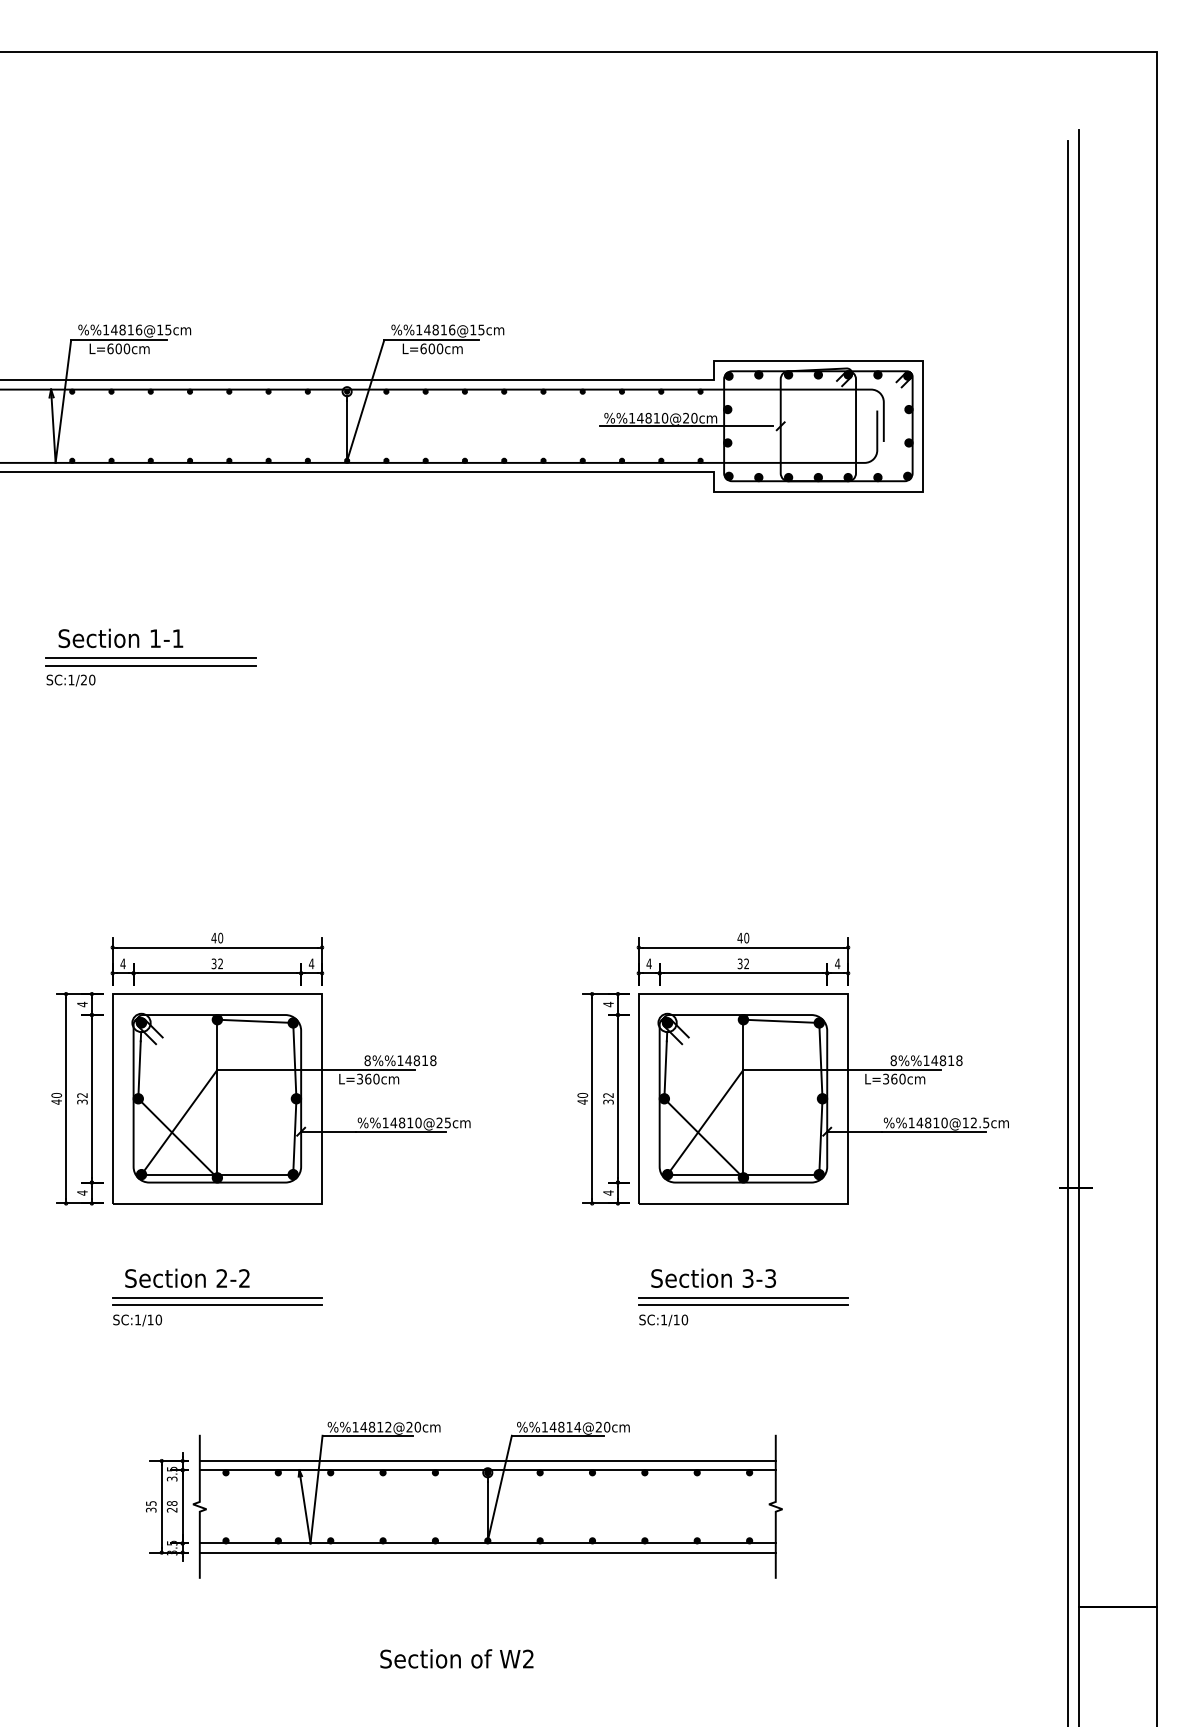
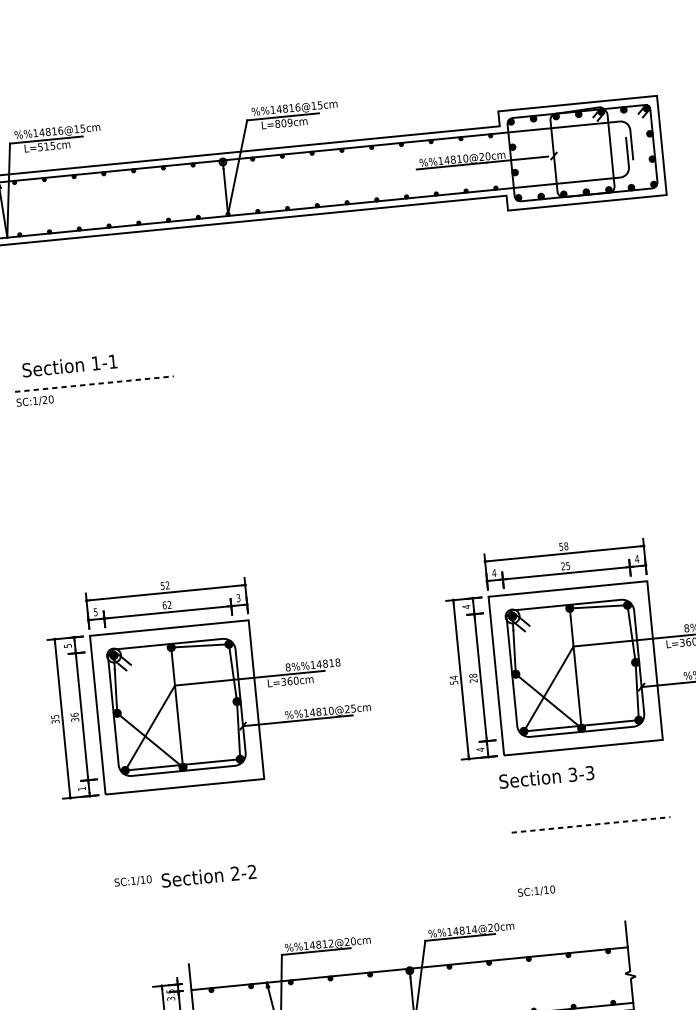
text: (118, 348) -> (46, 146), L=600cm -> L=515cm
text: (431, 348) -> (283, 123), L=600cm -> L=809cm
line: (150, 658) -> (93, 378), removed
line: (150, 665) -> (94, 384), solid -> dashed
text: (217, 937) -> (165, 585), 40 -> 52
text: (743, 937) -> (563, 546), 40 -> 58
text: (122, 963) -> (95, 611), 4 -> 5
text: (213, 963) -> (164, 605), 32 -> 62
text: (311, 963) -> (238, 597), 4 -> 3
text: (743, 963) -> (565, 565), 32 -> 25
text: (82, 1004) -> (67, 646), 4 -> 5
text: (82, 1094) -> (74, 714), 32 -> 36
text: (56, 1098) -> (55, 719), 40 -> 35
text: (582, 1098) -> (453, 680), 40 -> 54
text: (608, 1098) -> (473, 678), 32 -> 28
text: (82, 1192) -> (81, 788), 4 -> 1
text: (187, 1277) -> (209, 875), moved
text: (713, 1277) -> (546, 776), moved
line: (217, 1298) -> (192, 858), removed
line: (743, 1298) -> (590, 819), removed
line: (217, 1305) -> (192, 864), removed
line: (743, 1305) -> (591, 824), solid -> dashed
text: (663, 1320) -> (536, 891), moved
line: (487, 1461) -> (408, 962), removed

